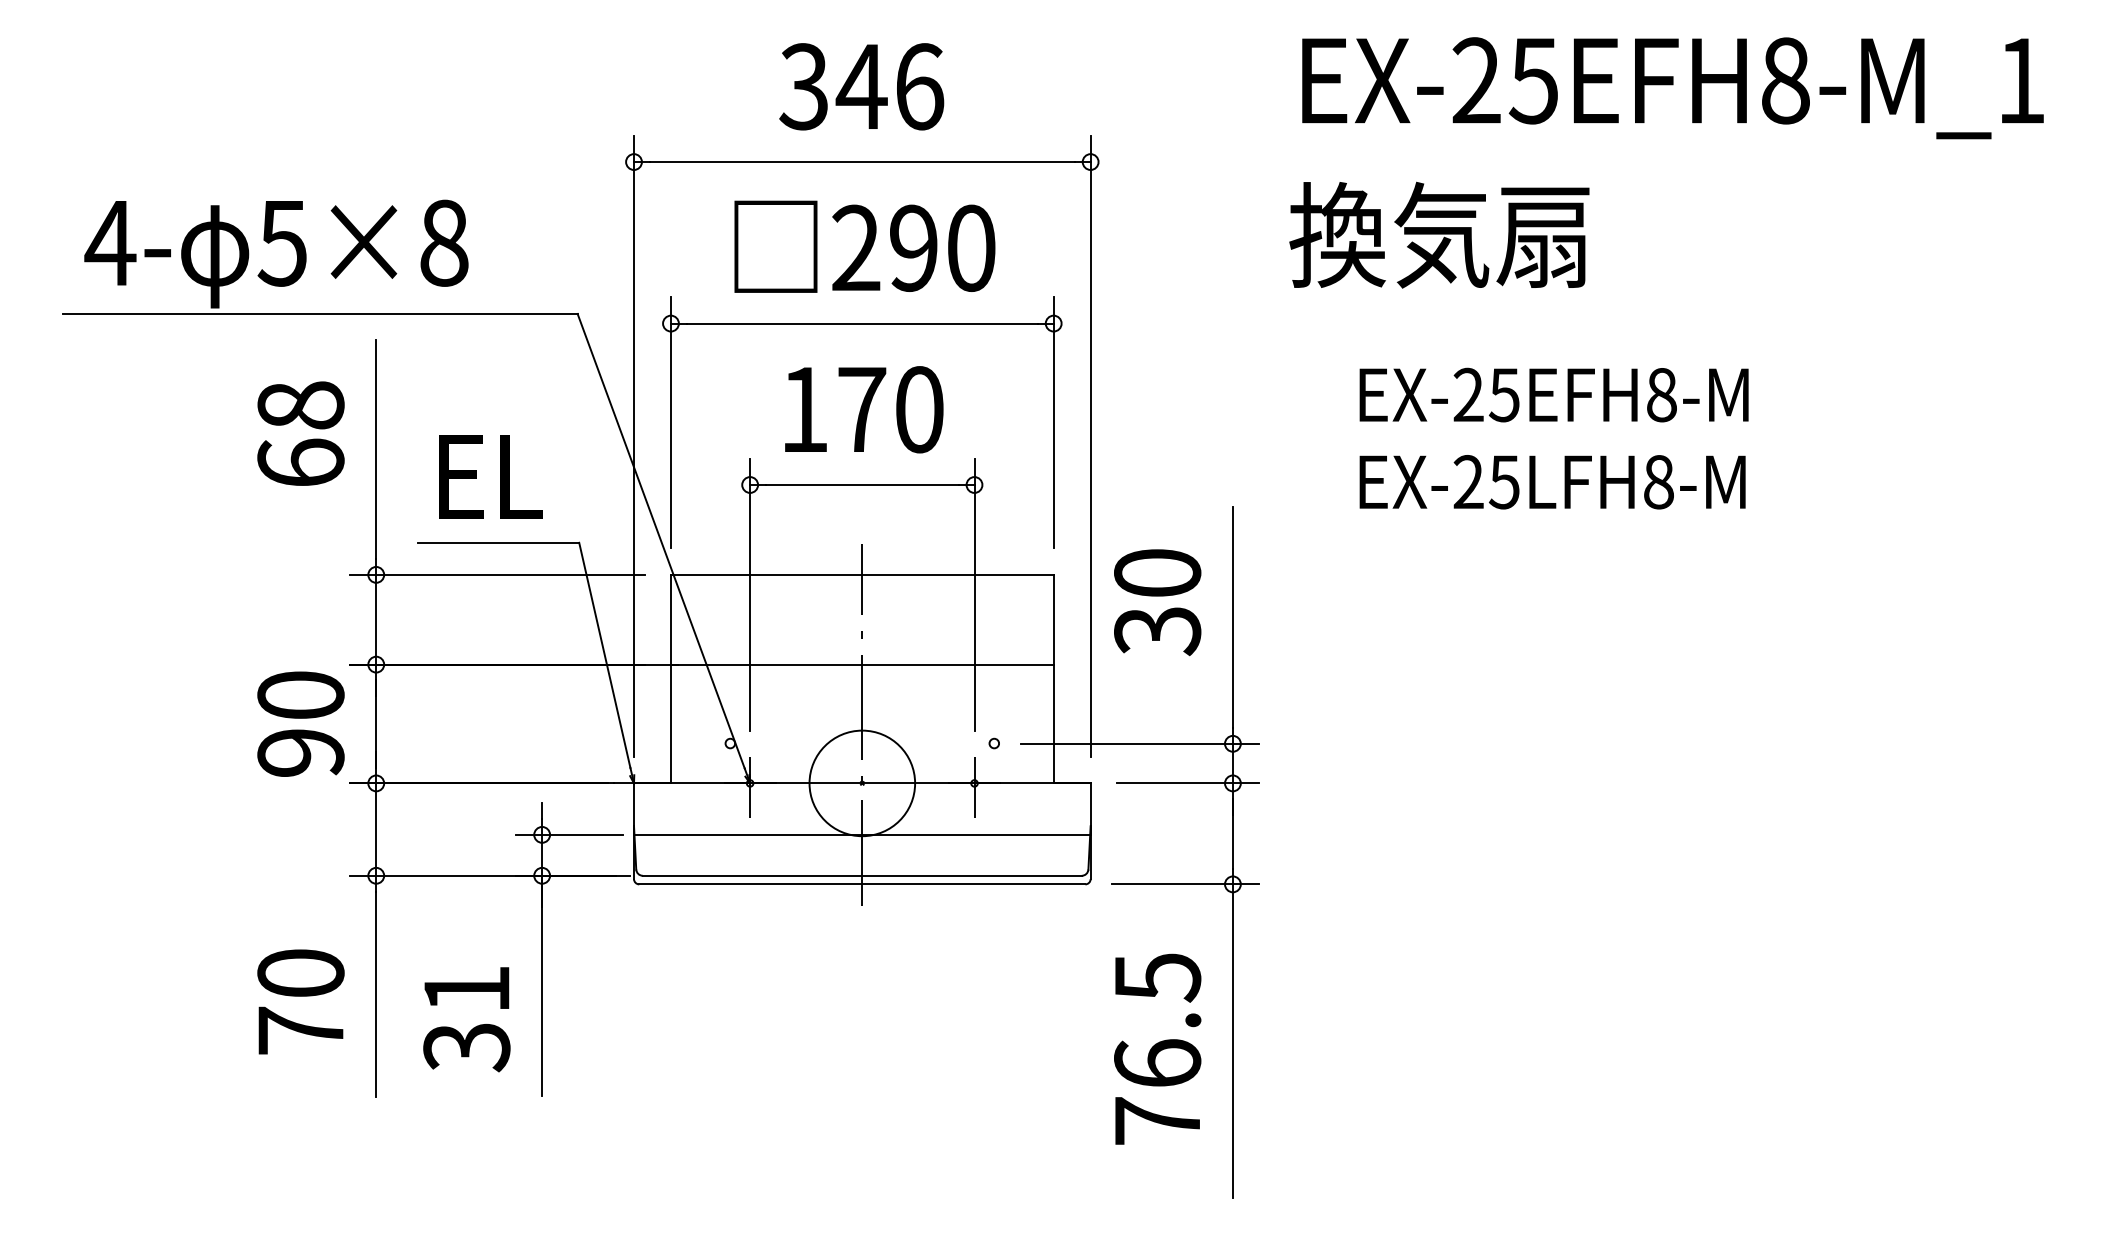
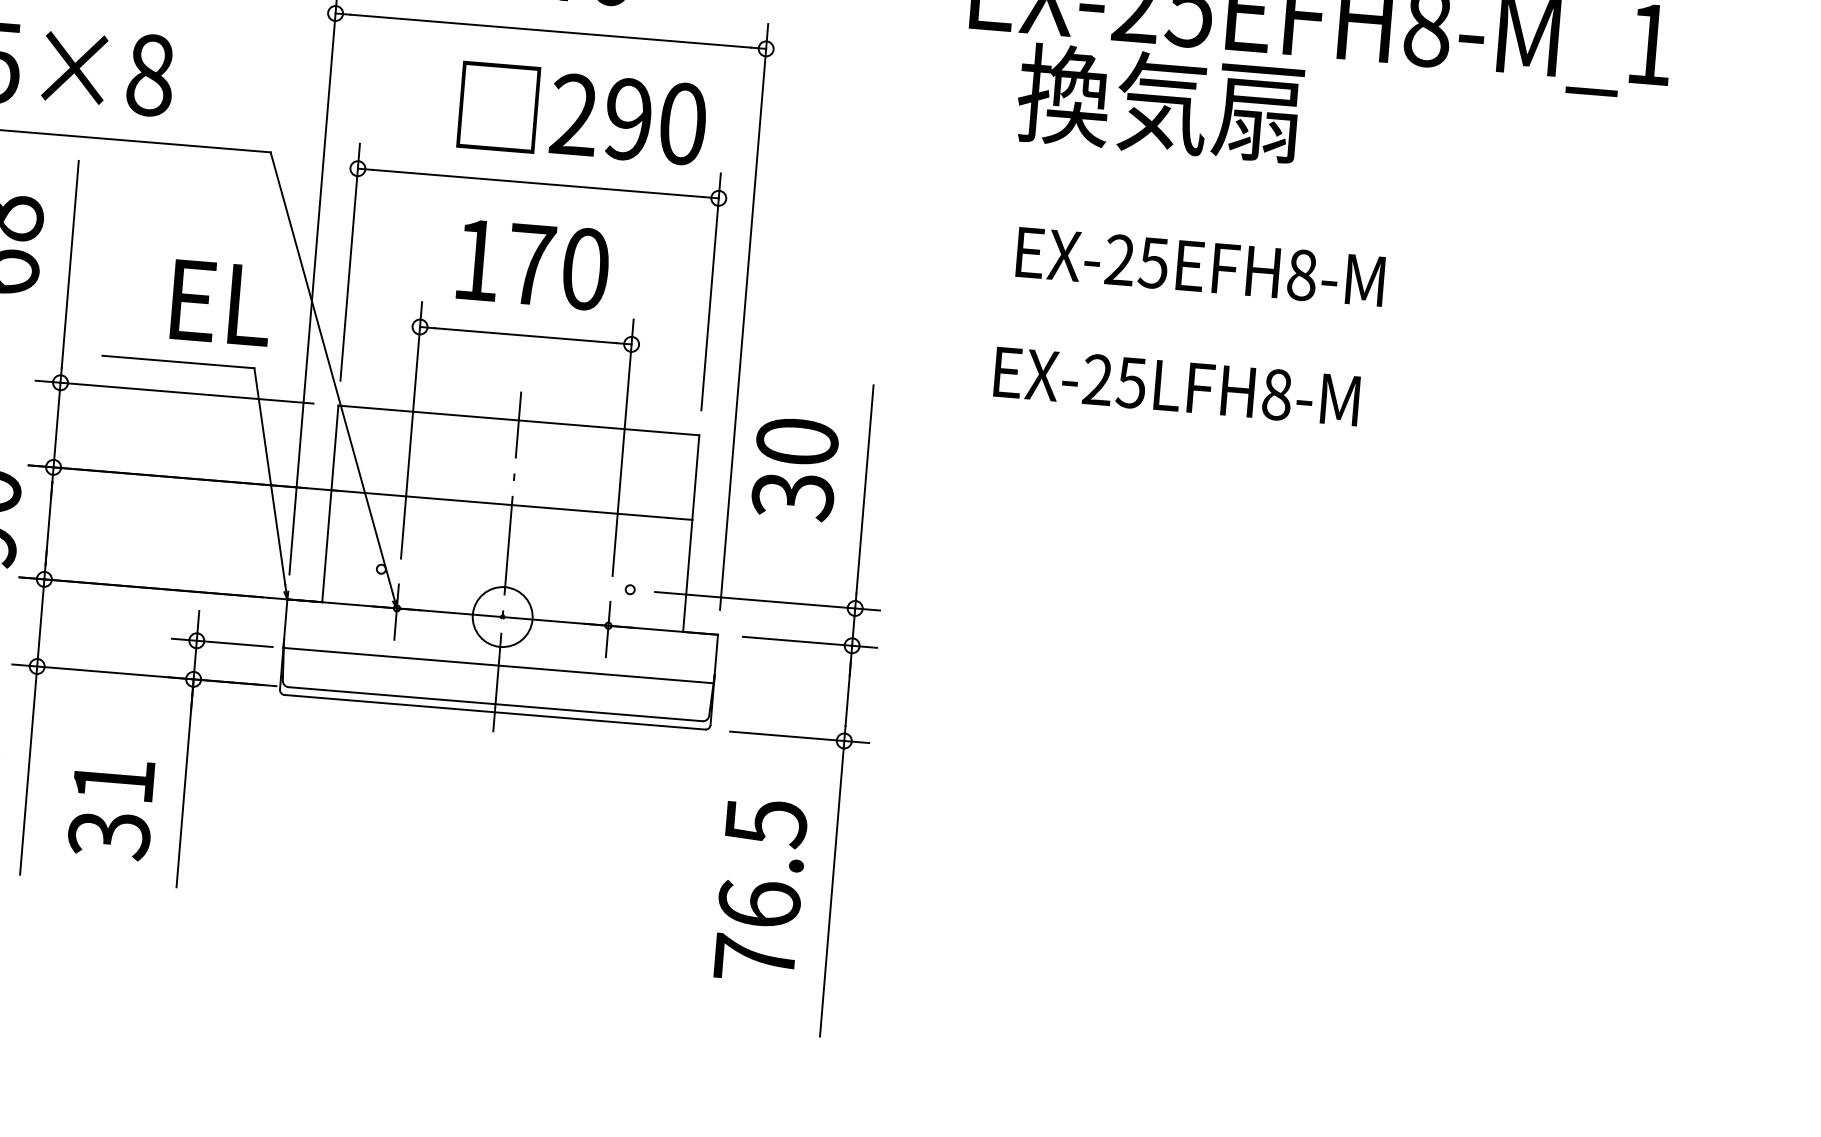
text: (1439, 234) -> (1160, 102), moved
text: (864, 246) -> (582, 113), moved
text: (1553, 394) -> (1200, 266), moved
text: (490, 476) -> (221, 302), moved
circle: (862, 783) -> (502, 617), size x0.6

